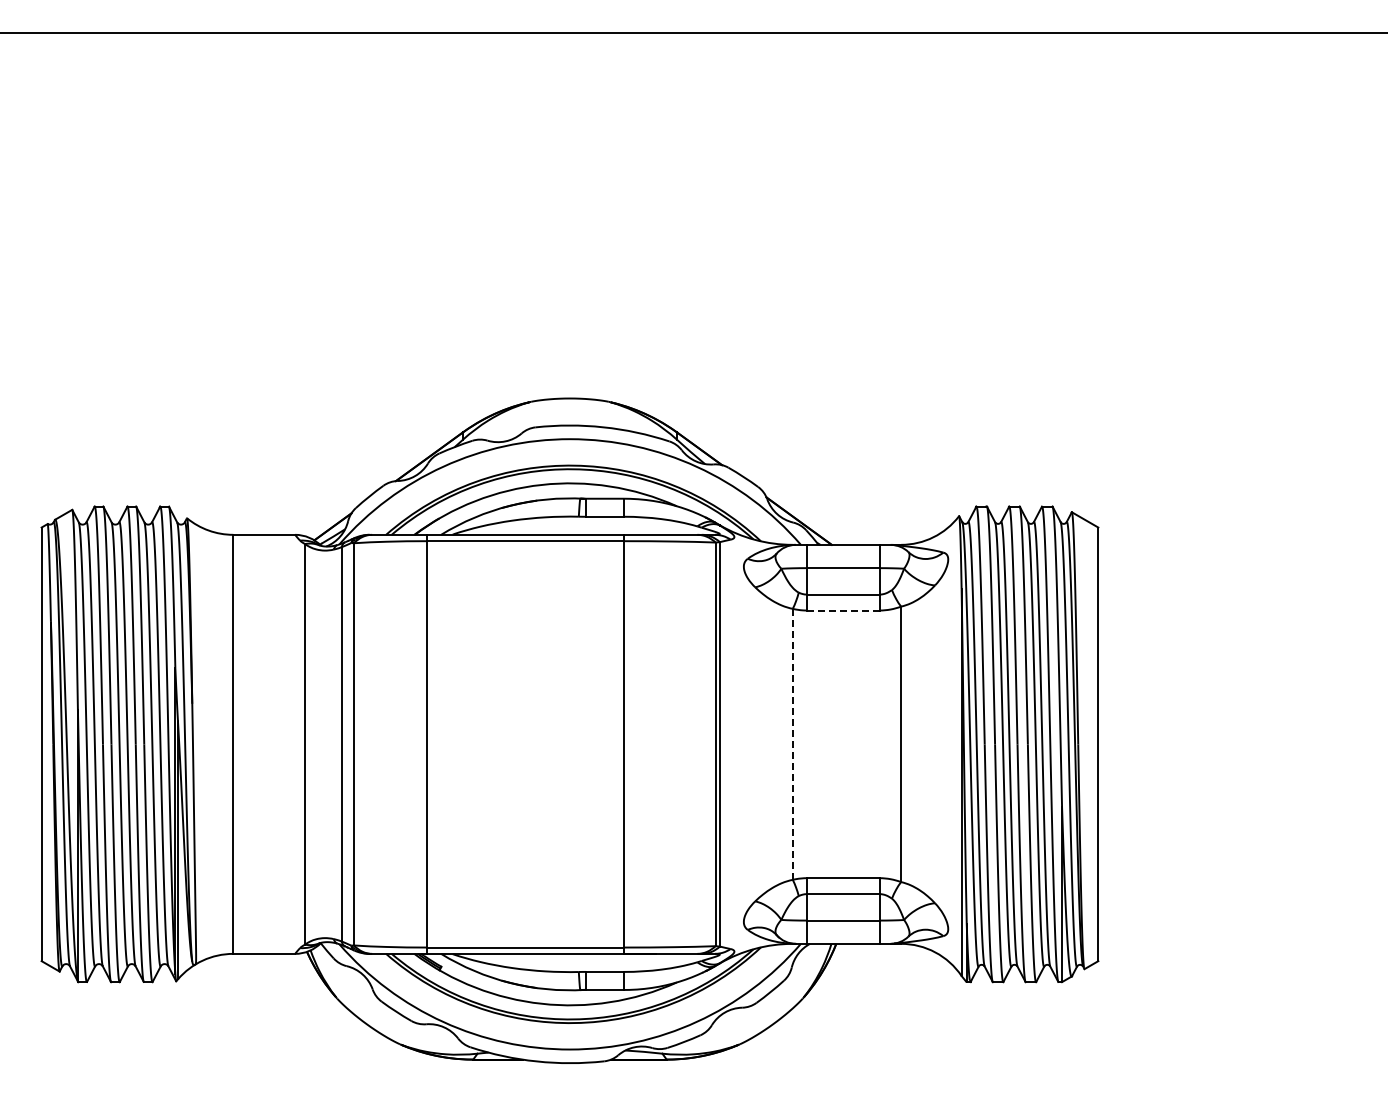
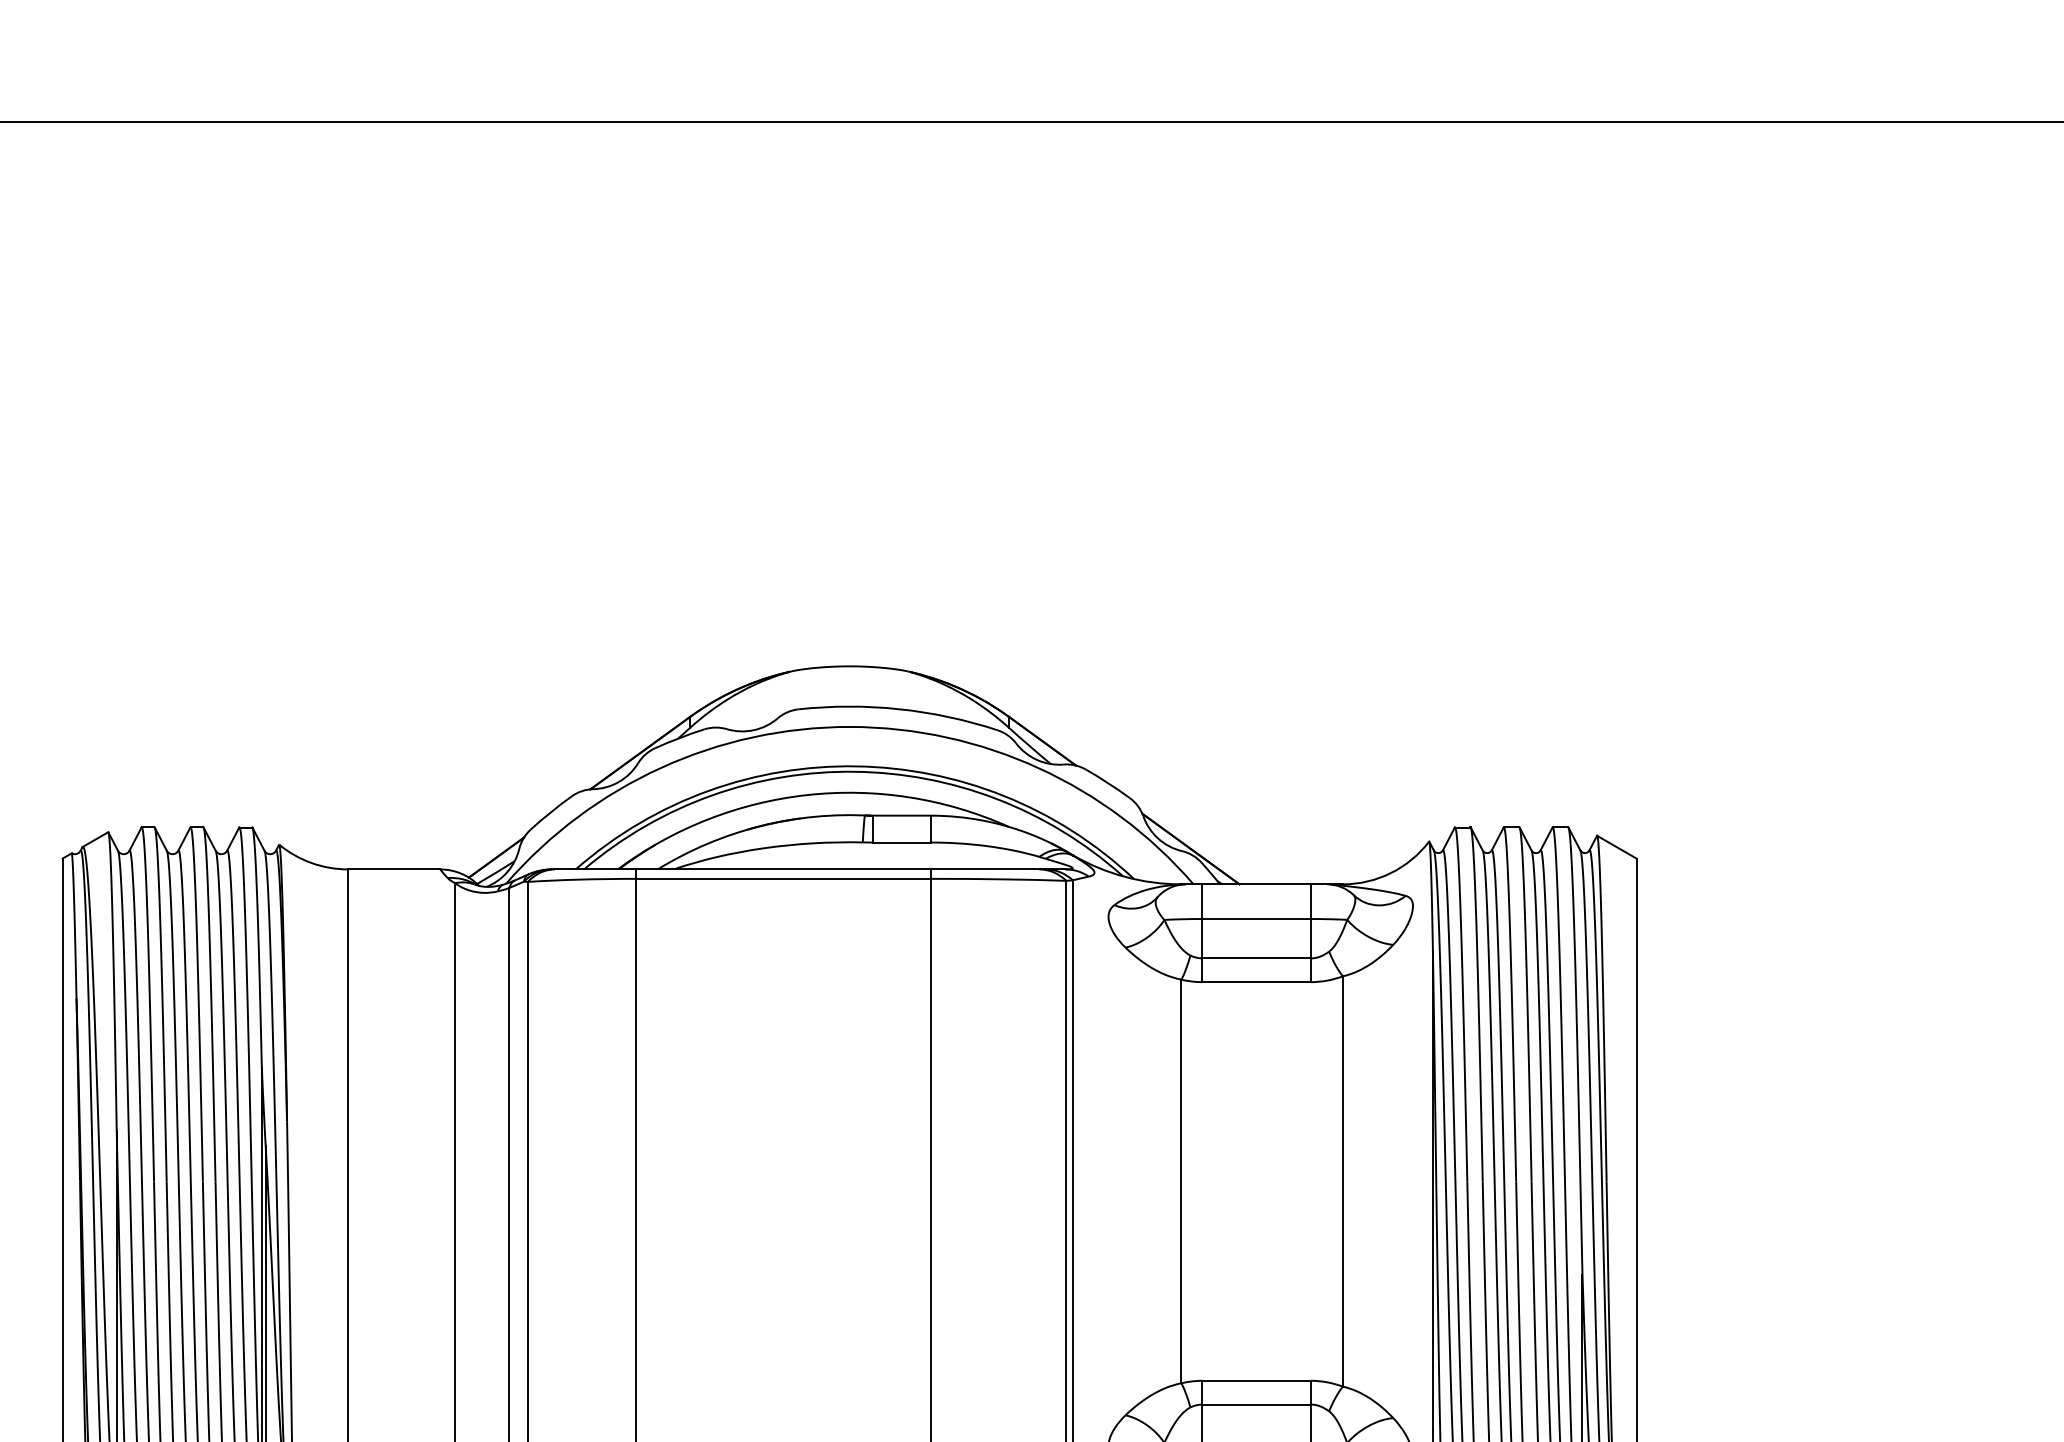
line: (842, 610) -> (1255, 982), dashed -> solid
line: (792, 744) -> (1181, 1181), dashed -> solid

